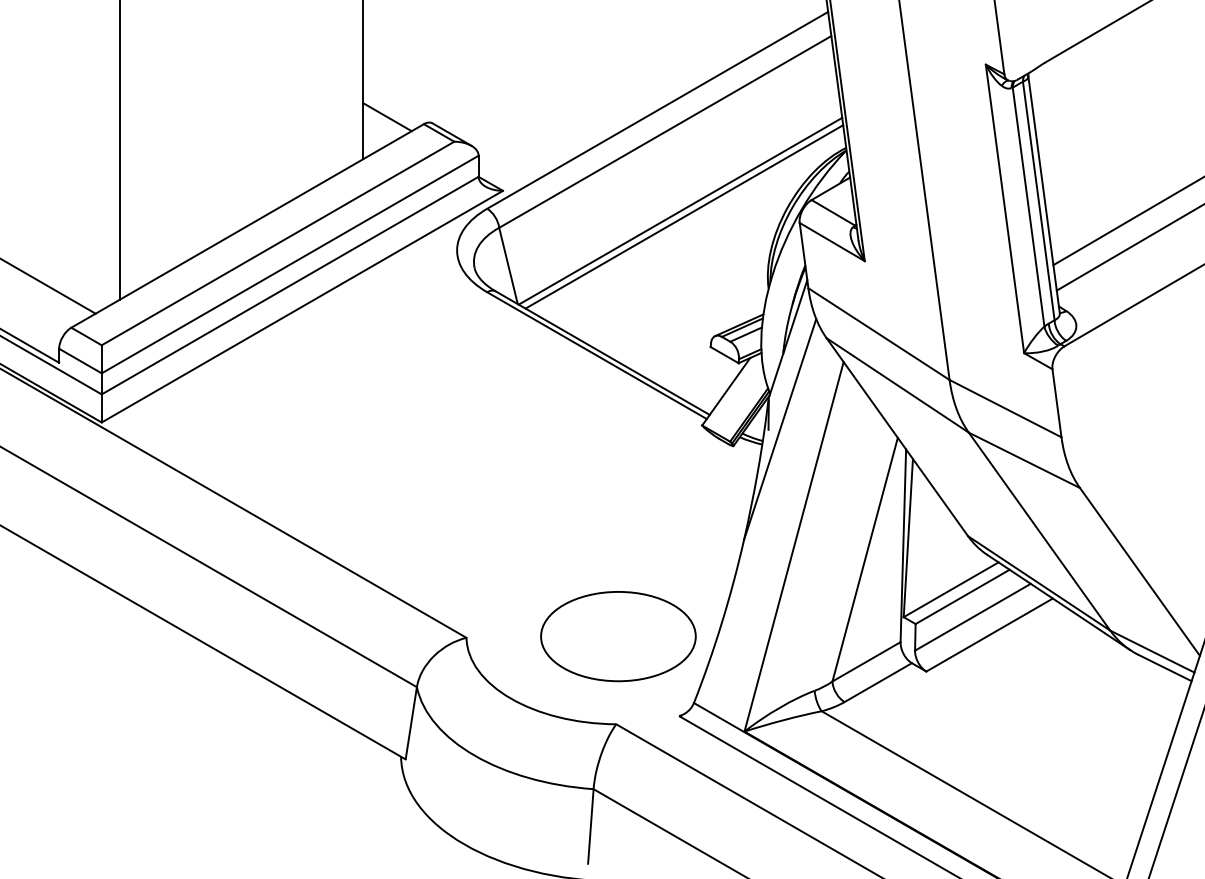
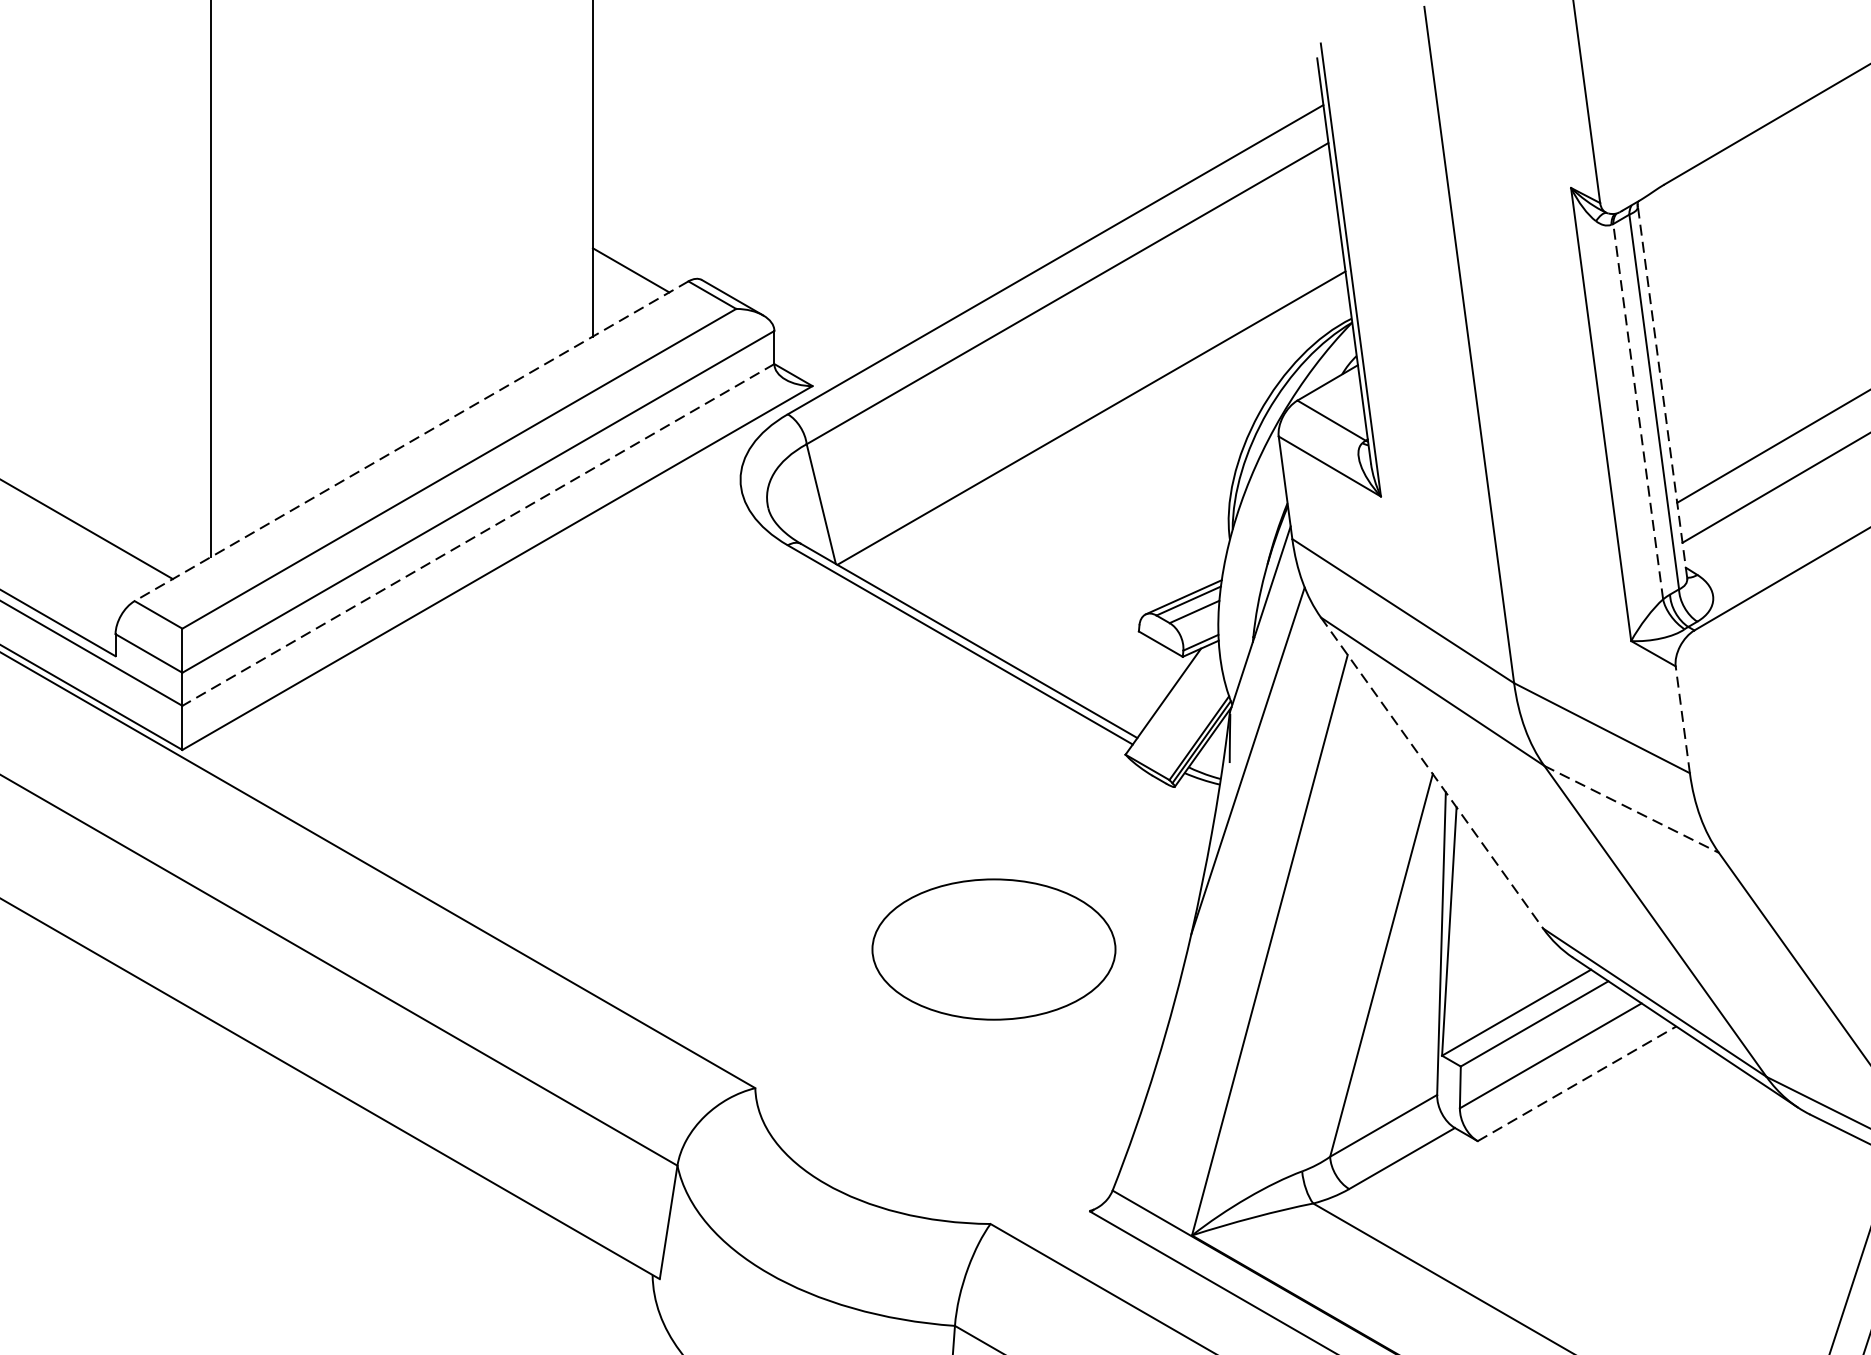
line: (1044, 194) -> (1663, 391), solid -> dashed
line: (1028, 207) -> (1638, 412), solid -> dashed
line: (684, 216) -> (1097, 426), removed
line: (247, 225) -> (411, 440), solid -> dashed
line: (290, 285) -> (478, 534), solid -> dashed
line: (1056, 402) -> (1682, 718), solid -> dashed
line: (897, 437) -> (1432, 773), solid -> dashed
line: (1024, 460) -> (1631, 809), solid -> dashed
line: (989, 635) -> (1576, 1084), solid -> dashed
part: (618, 636) -> (994, 949), moved

